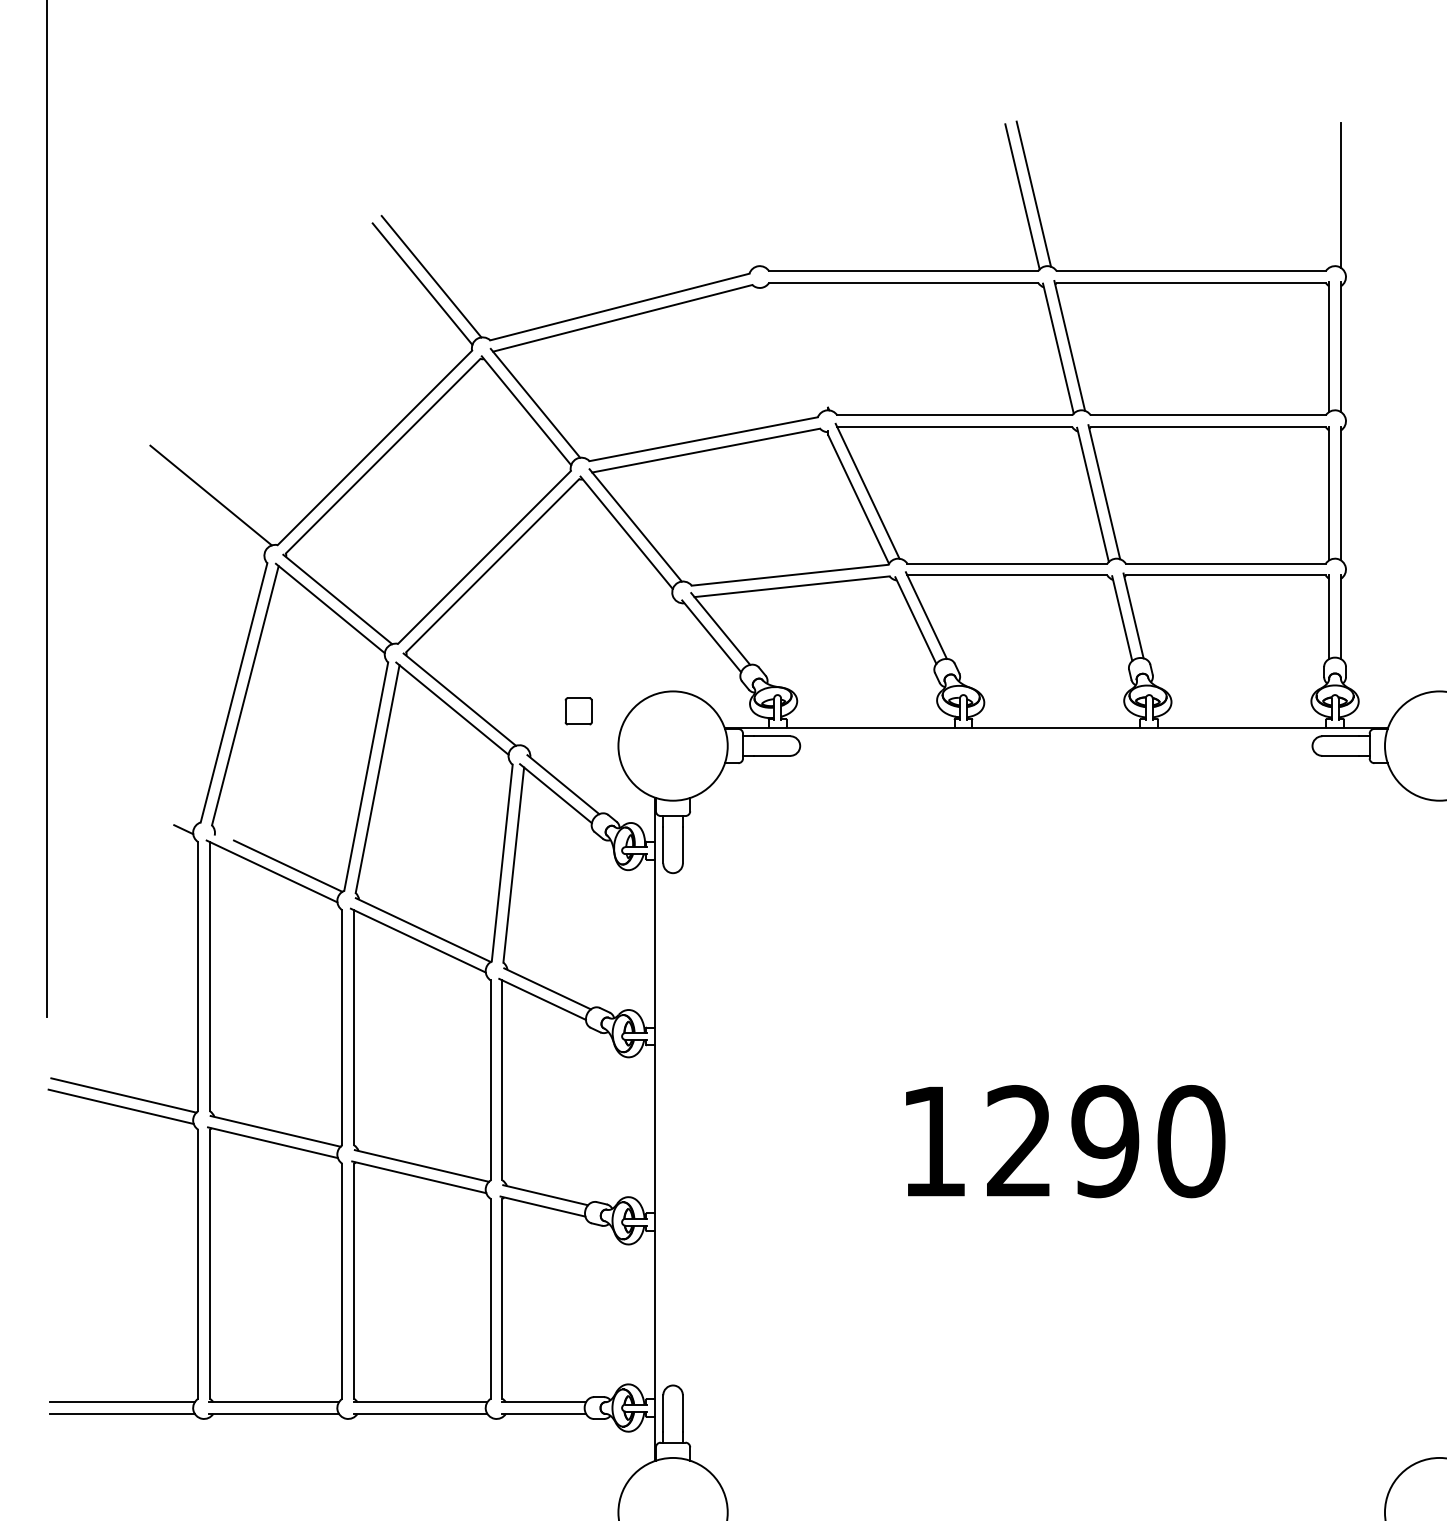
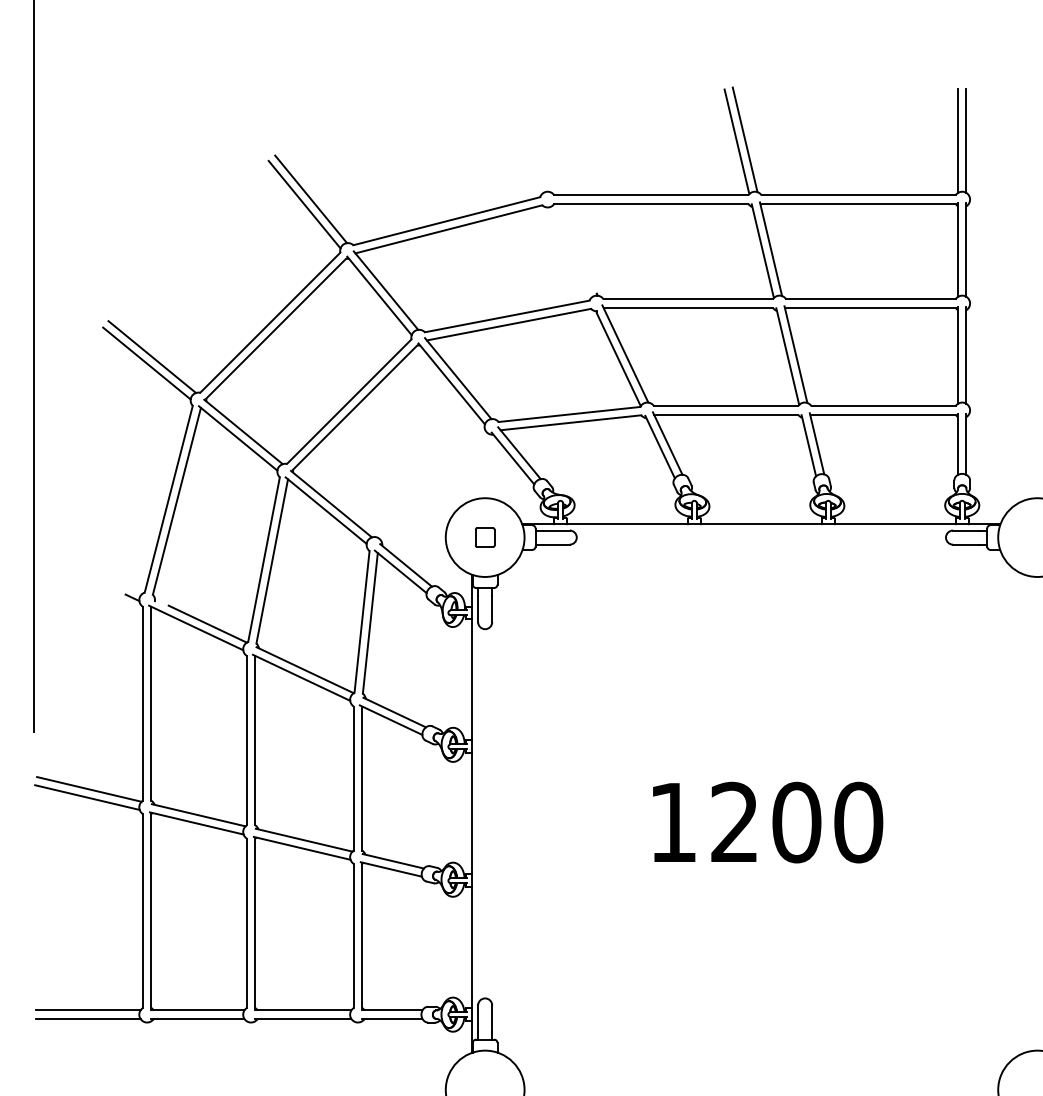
line: (1329, 195) -> (958, 140), added
line: (203, 504) -> (146, 363), added
part: (579, 711) -> (485, 537), moved
text: (1105, 1141) -> (796, 822), 1290 -> 1200

